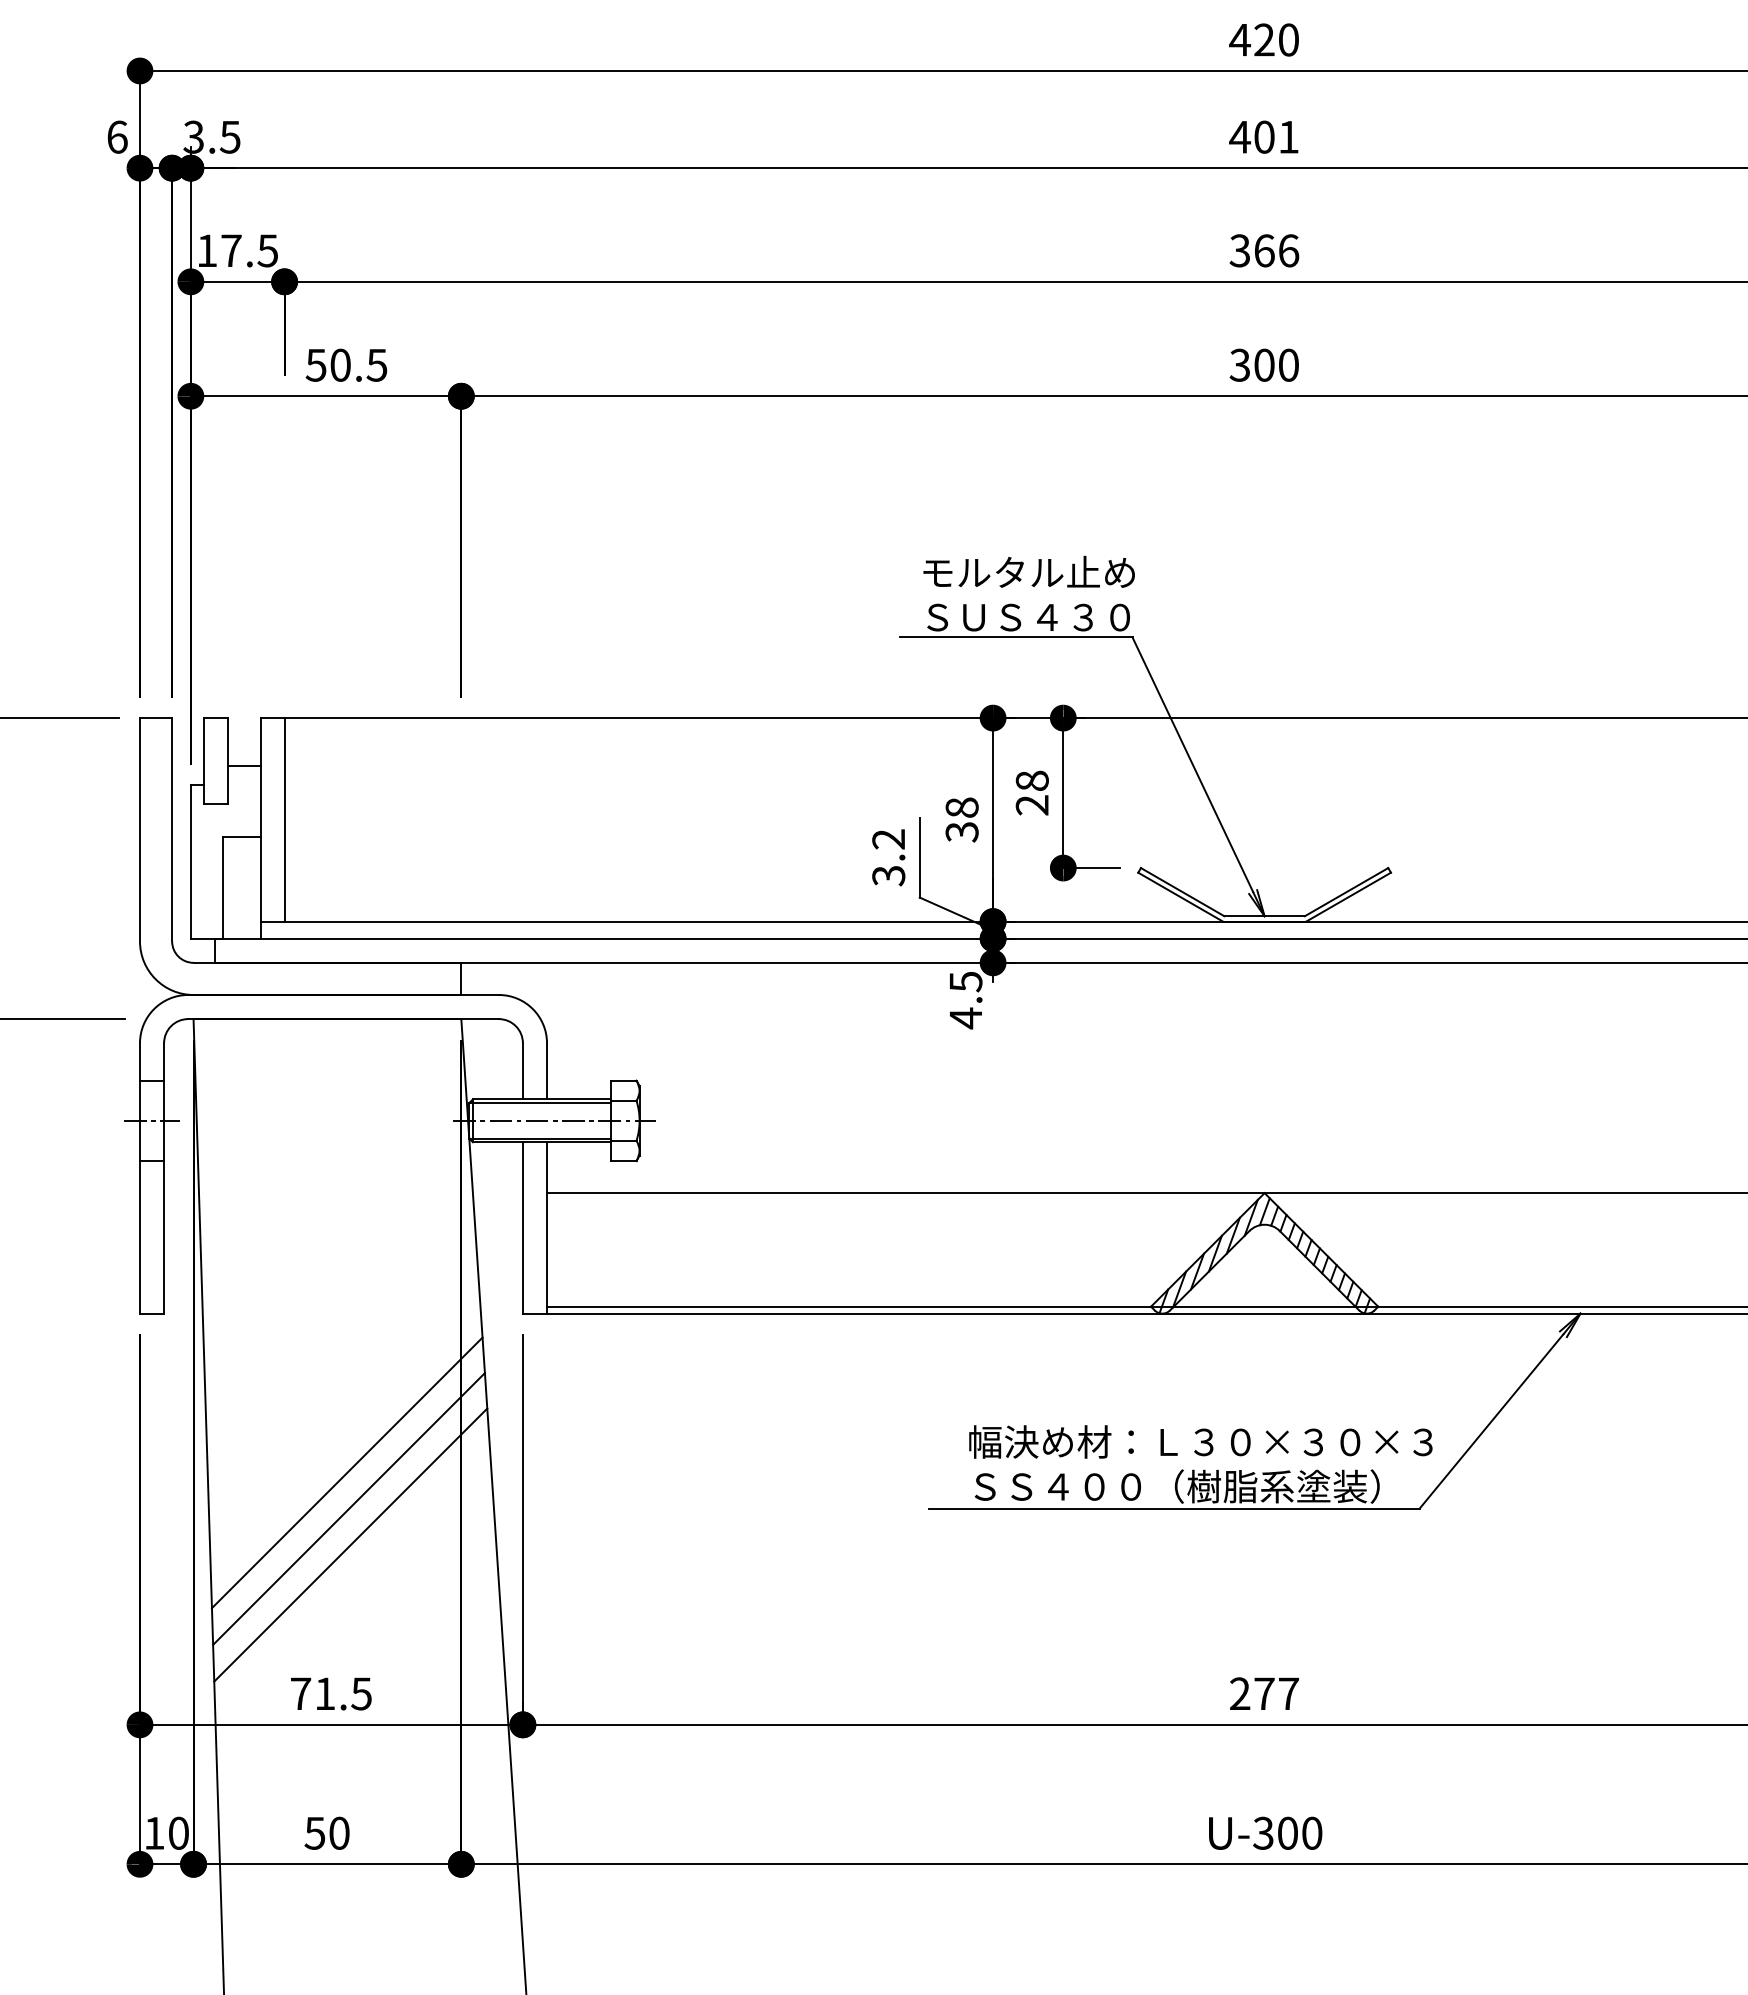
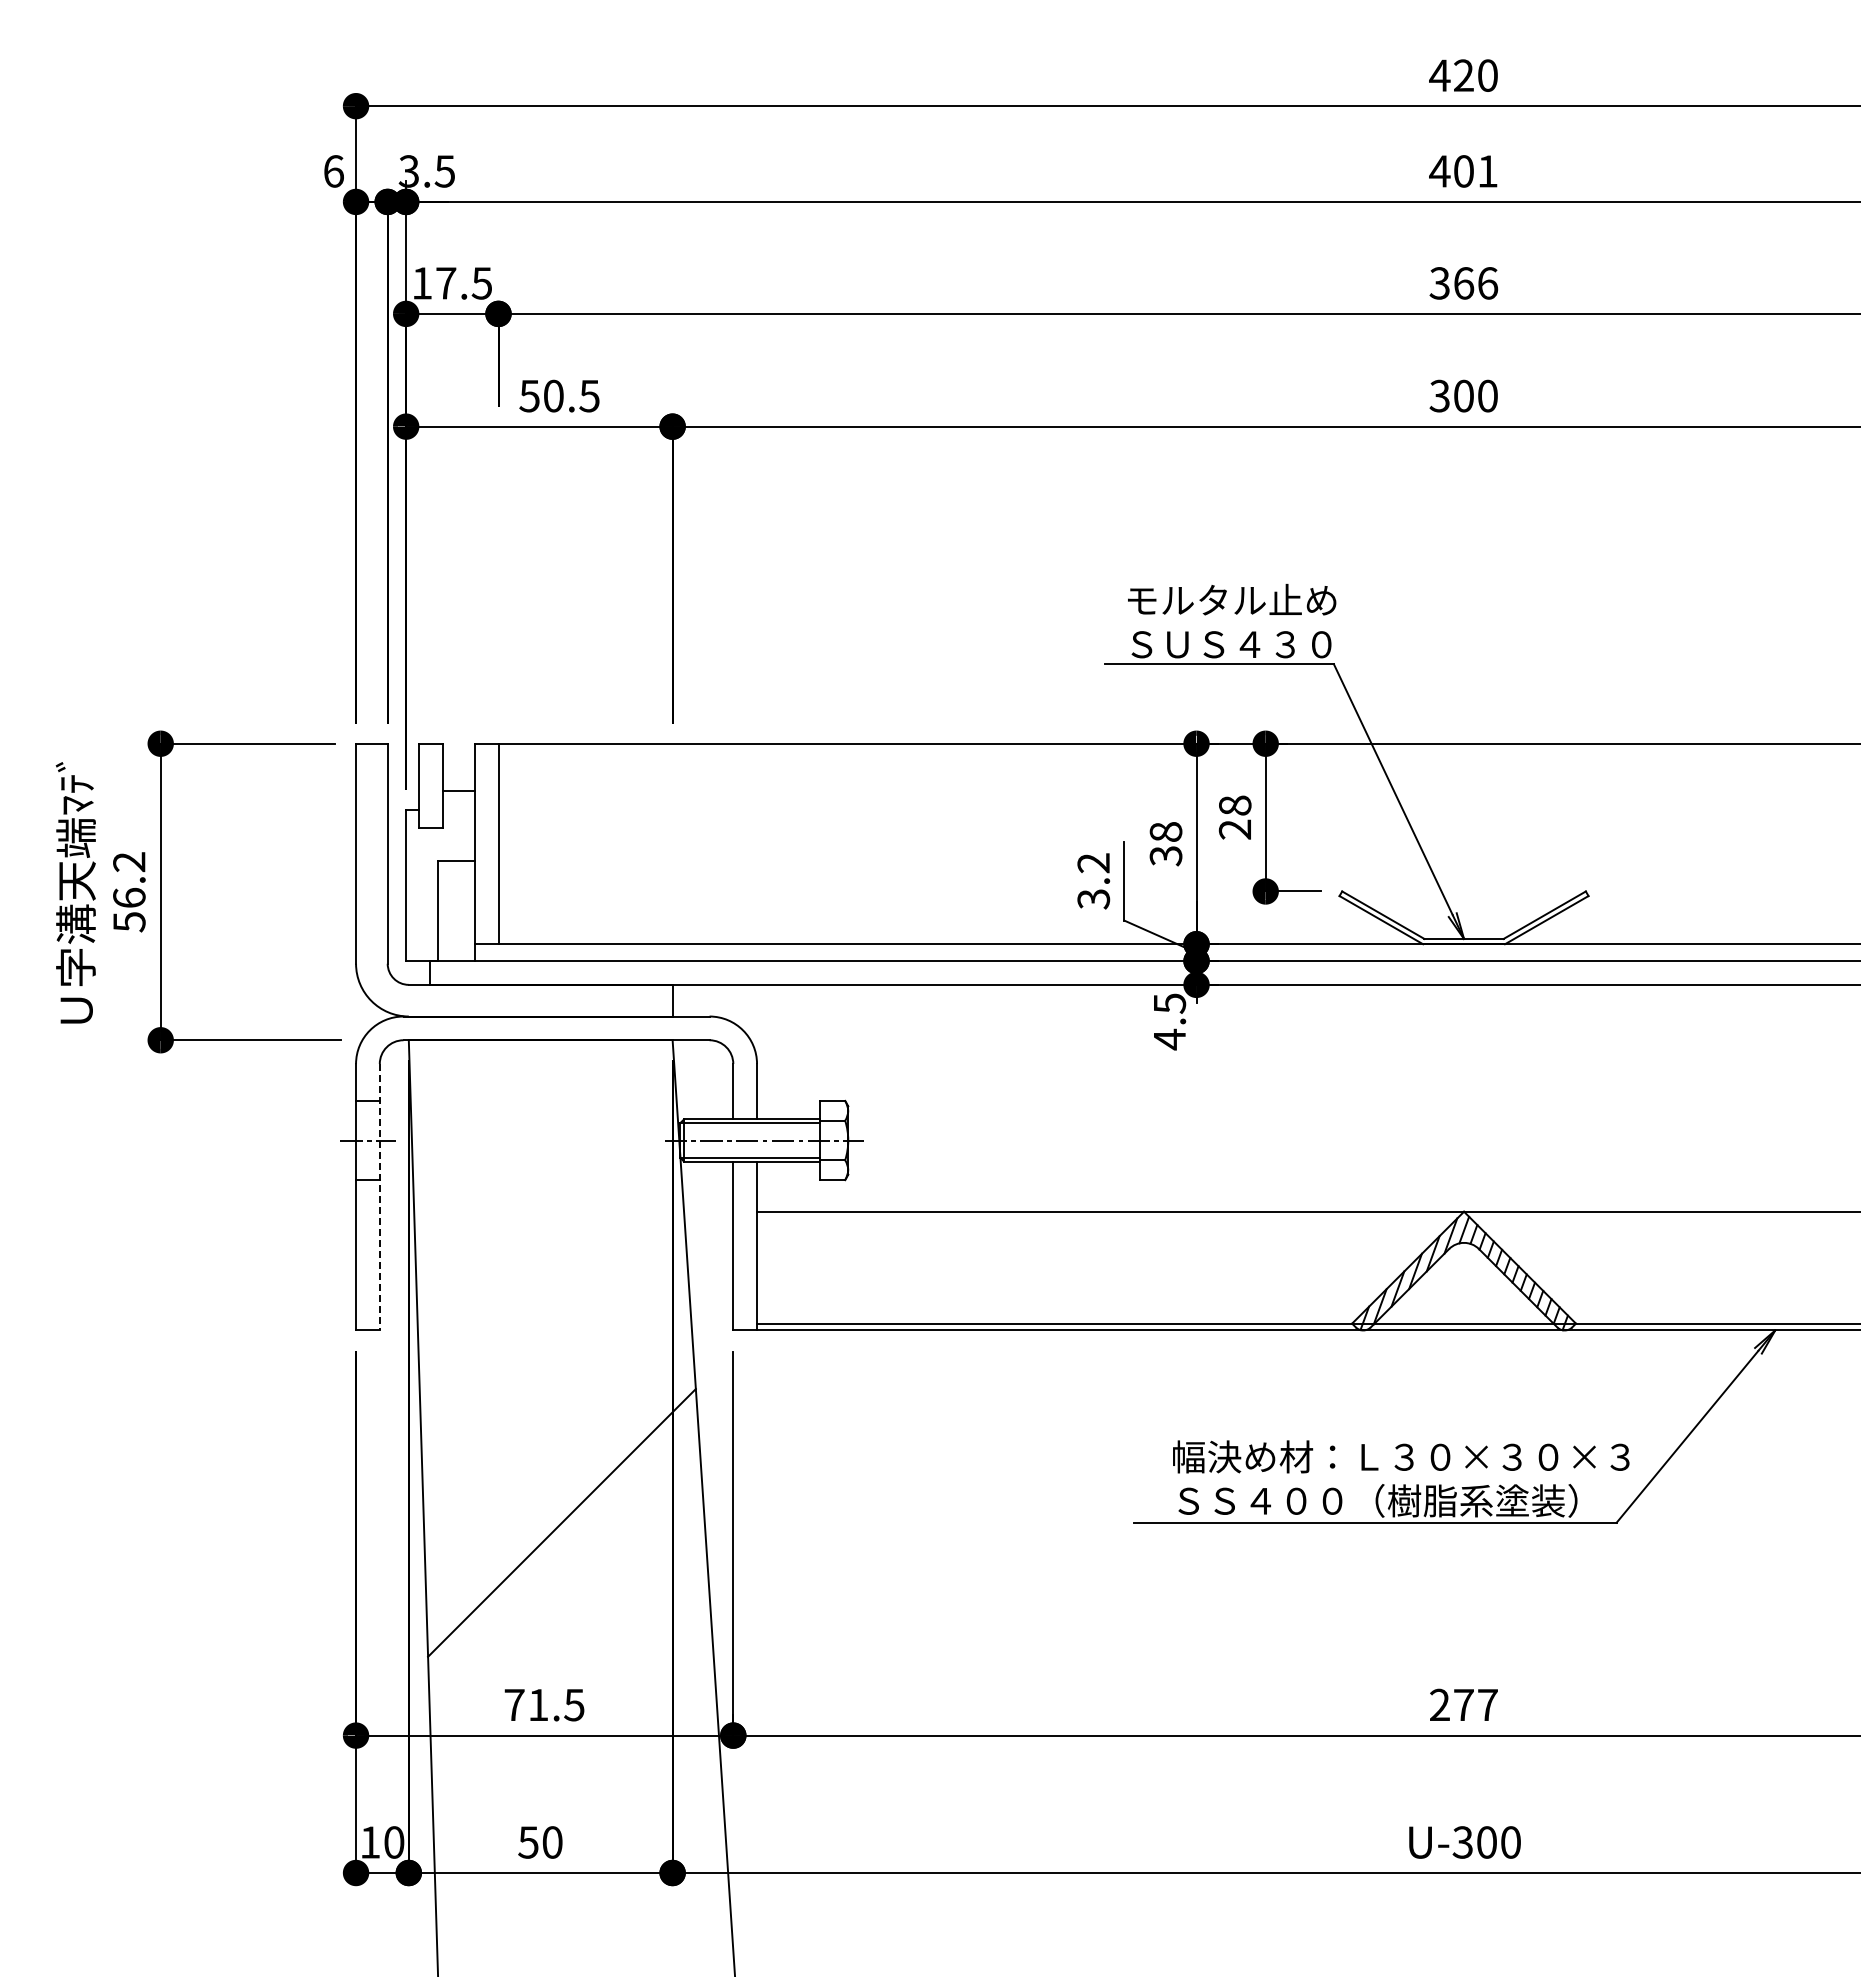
line: (163, 1178) -> (379, 1197), solid -> dashed
line: (346, 1473) -> (559, 1487), removed
line: (350, 1545) -> (563, 1558), removed

